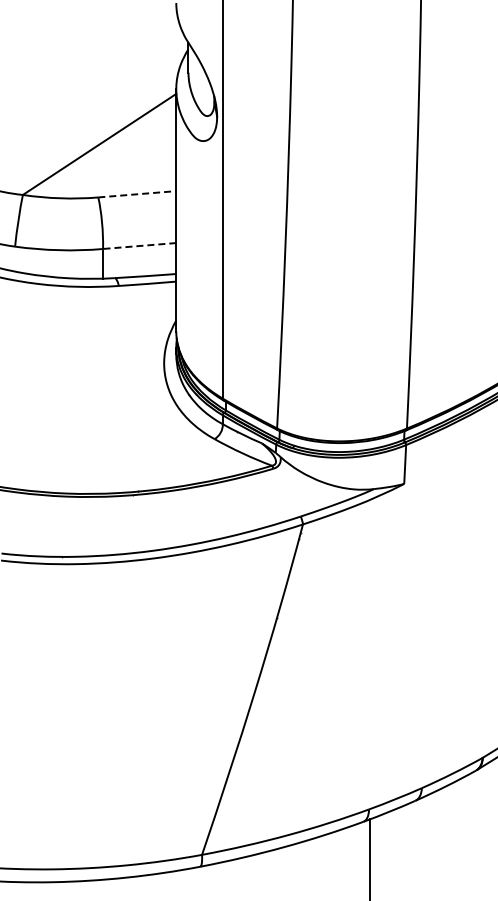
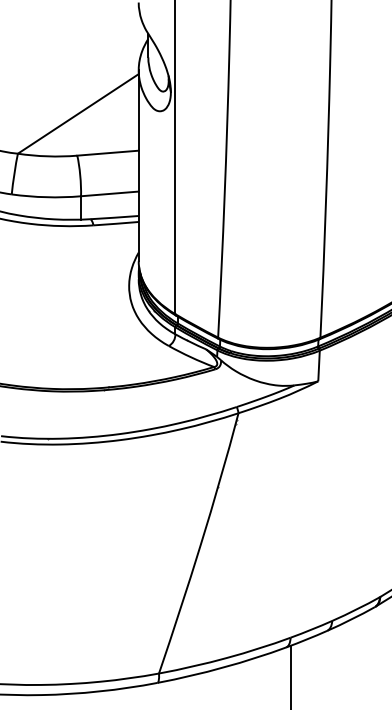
line: (137, 194) -> (108, 153), dashed -> solid
line: (139, 246) -> (109, 194), dashed -> solid

